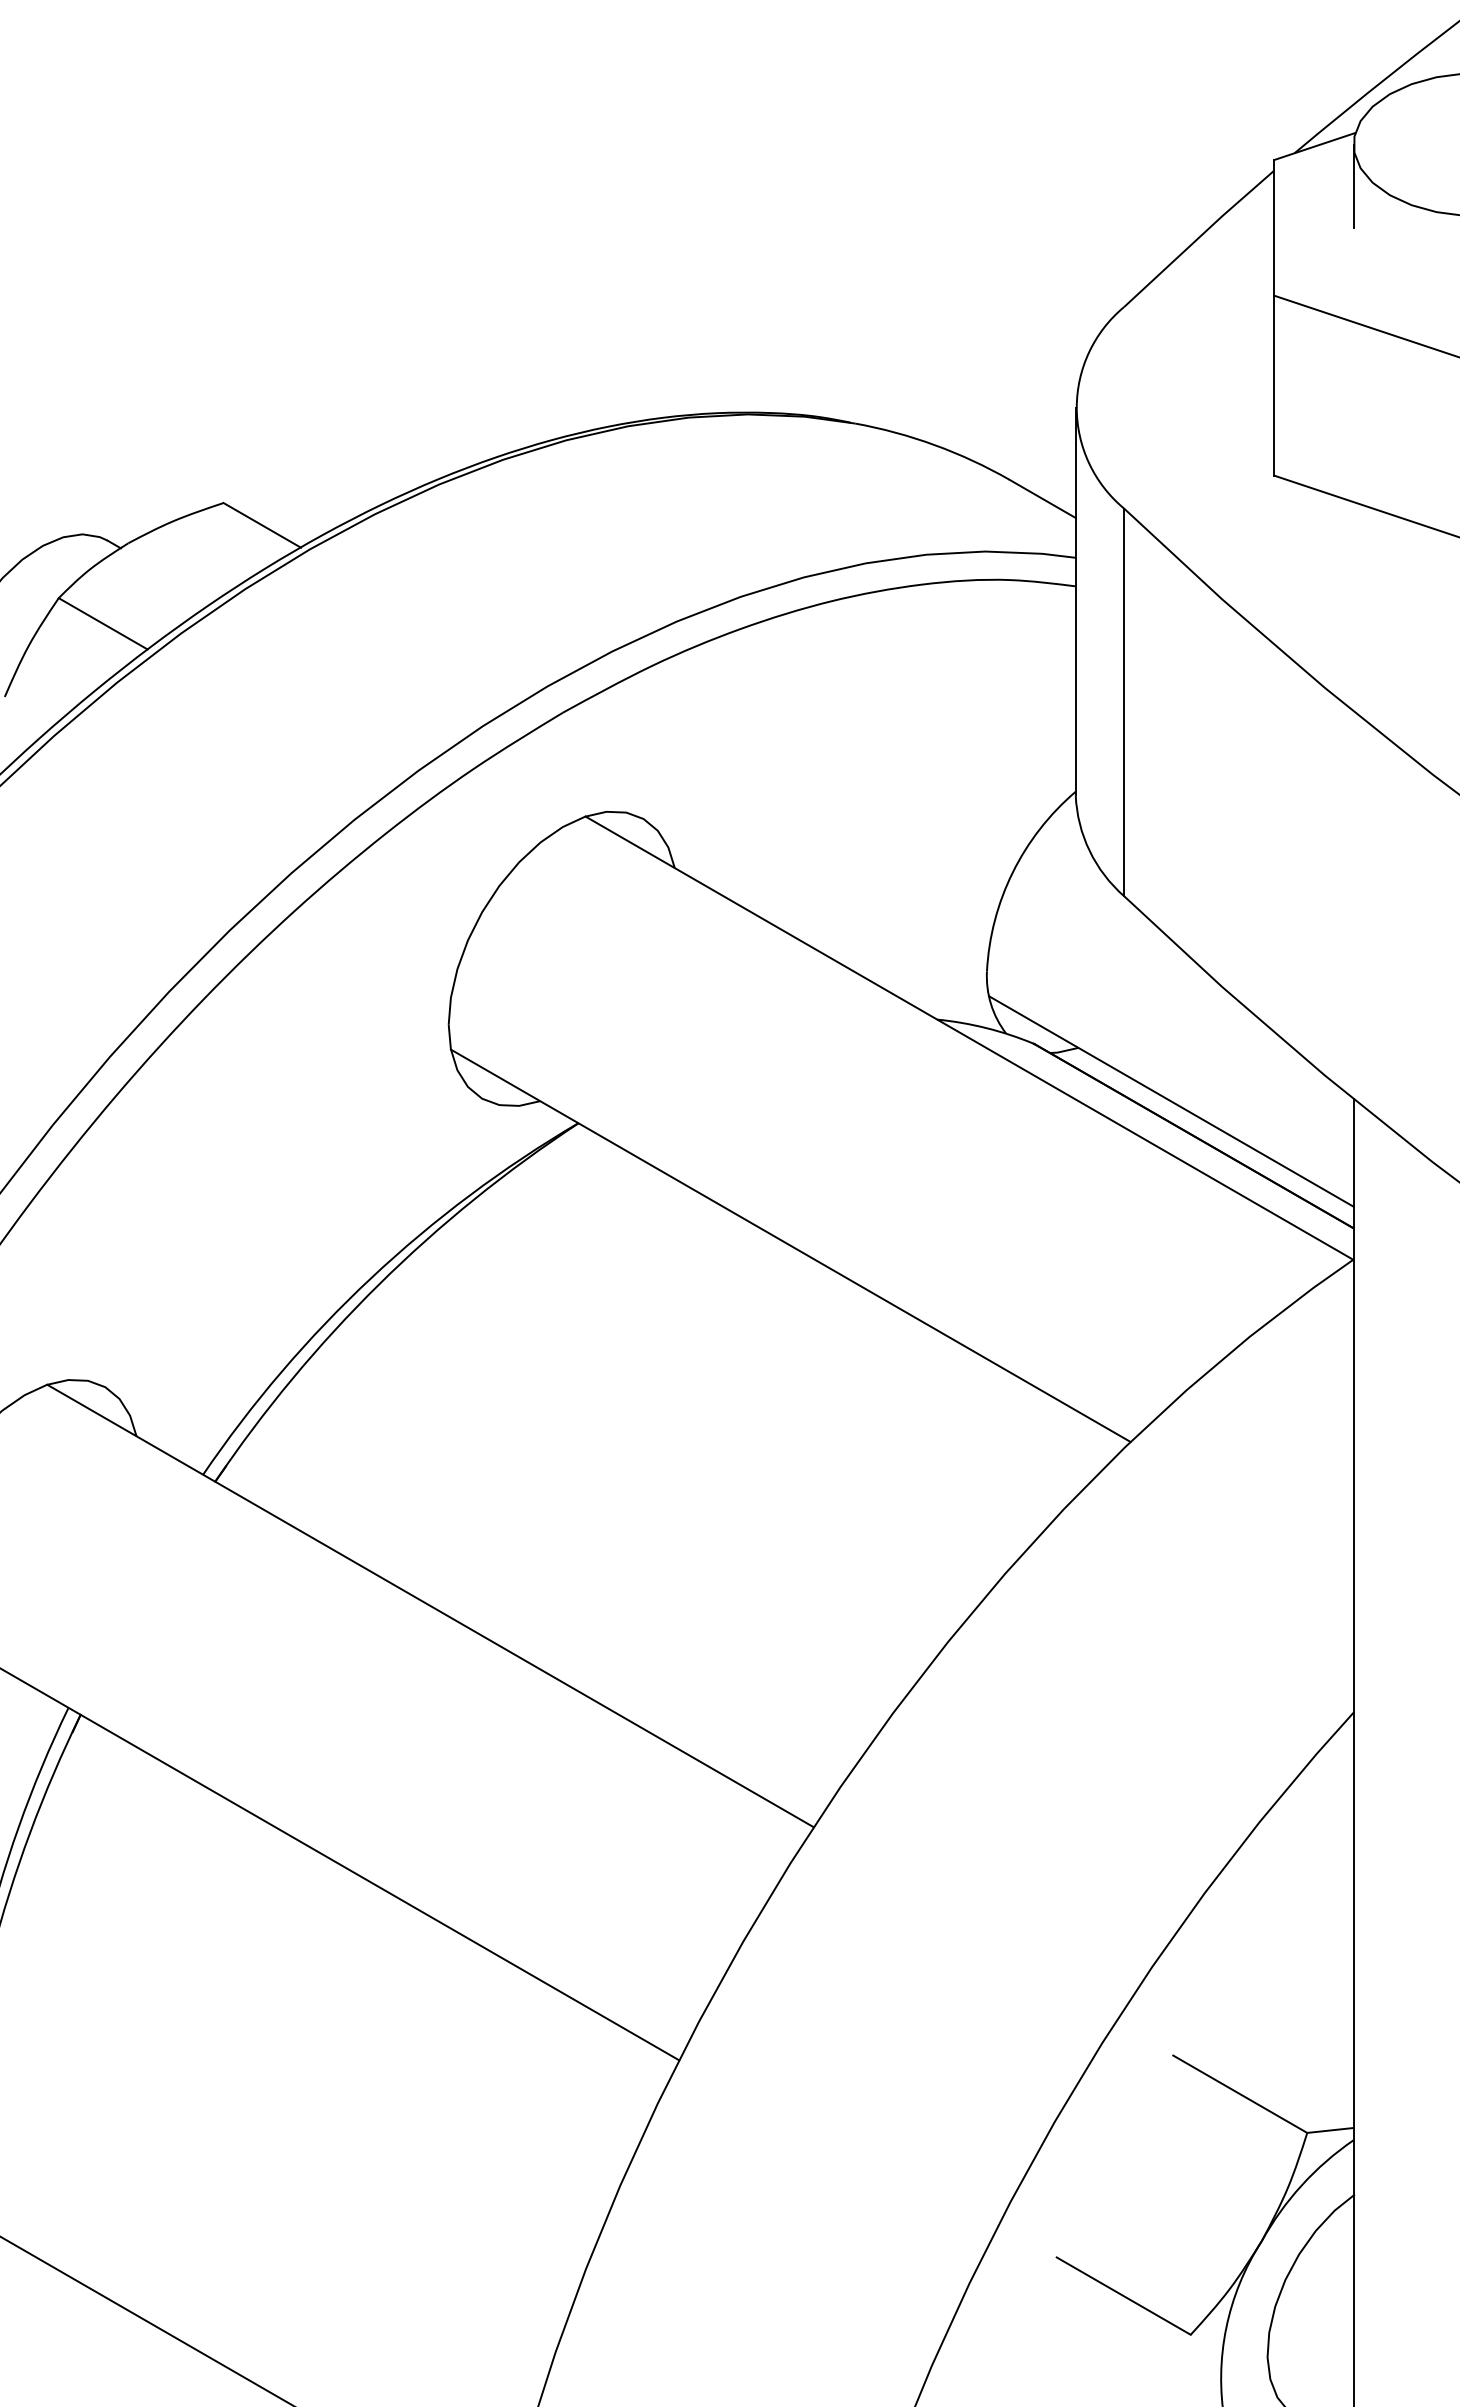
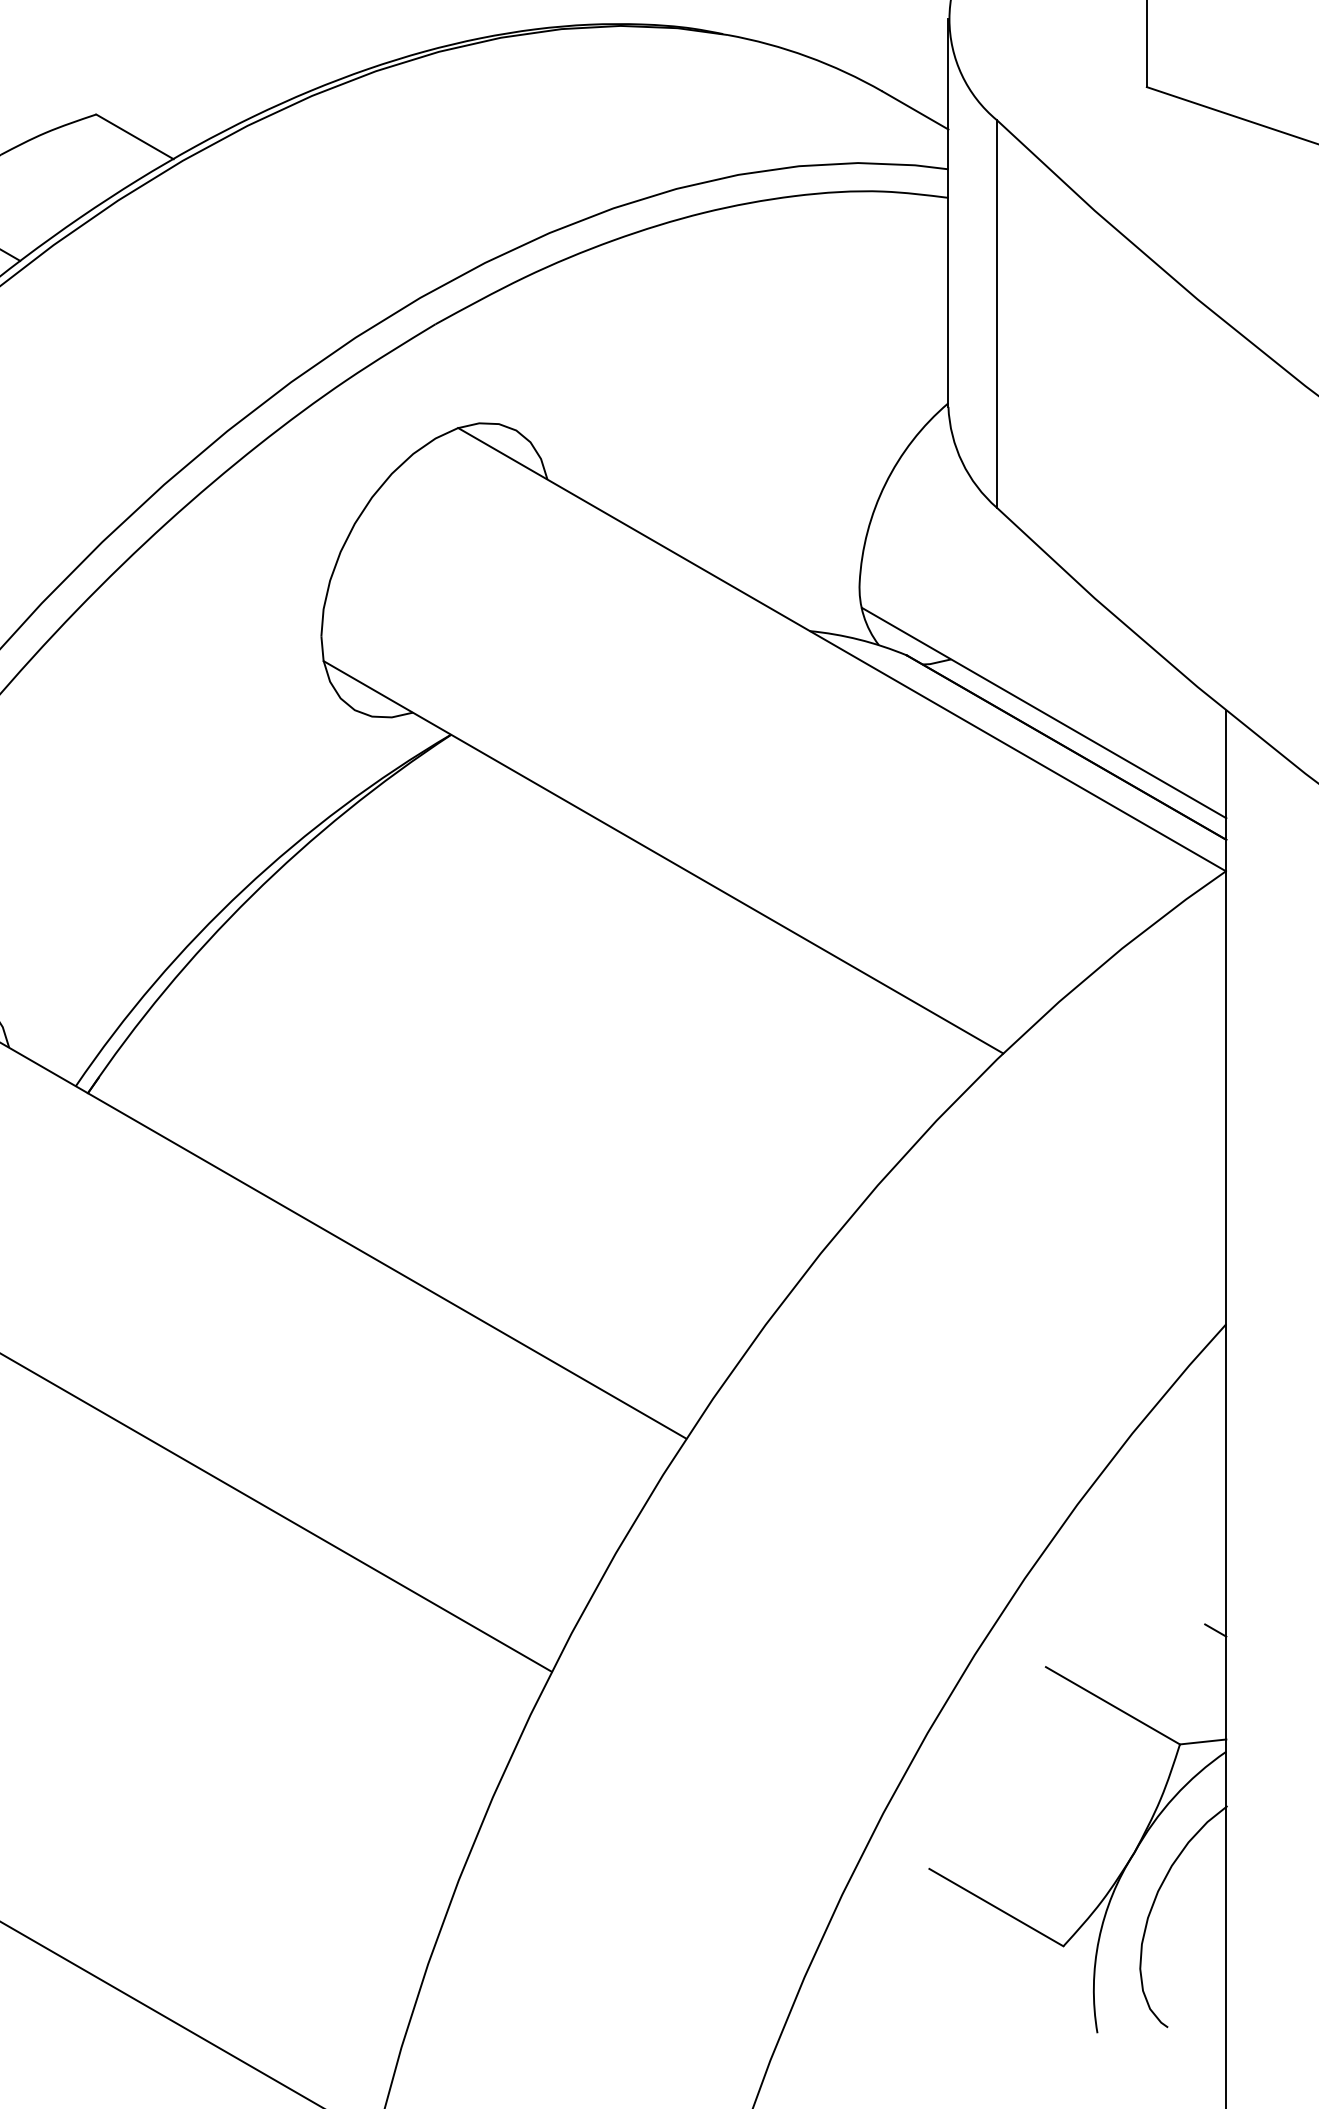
line: (1342, 2018) -> (1215, 1630), added

